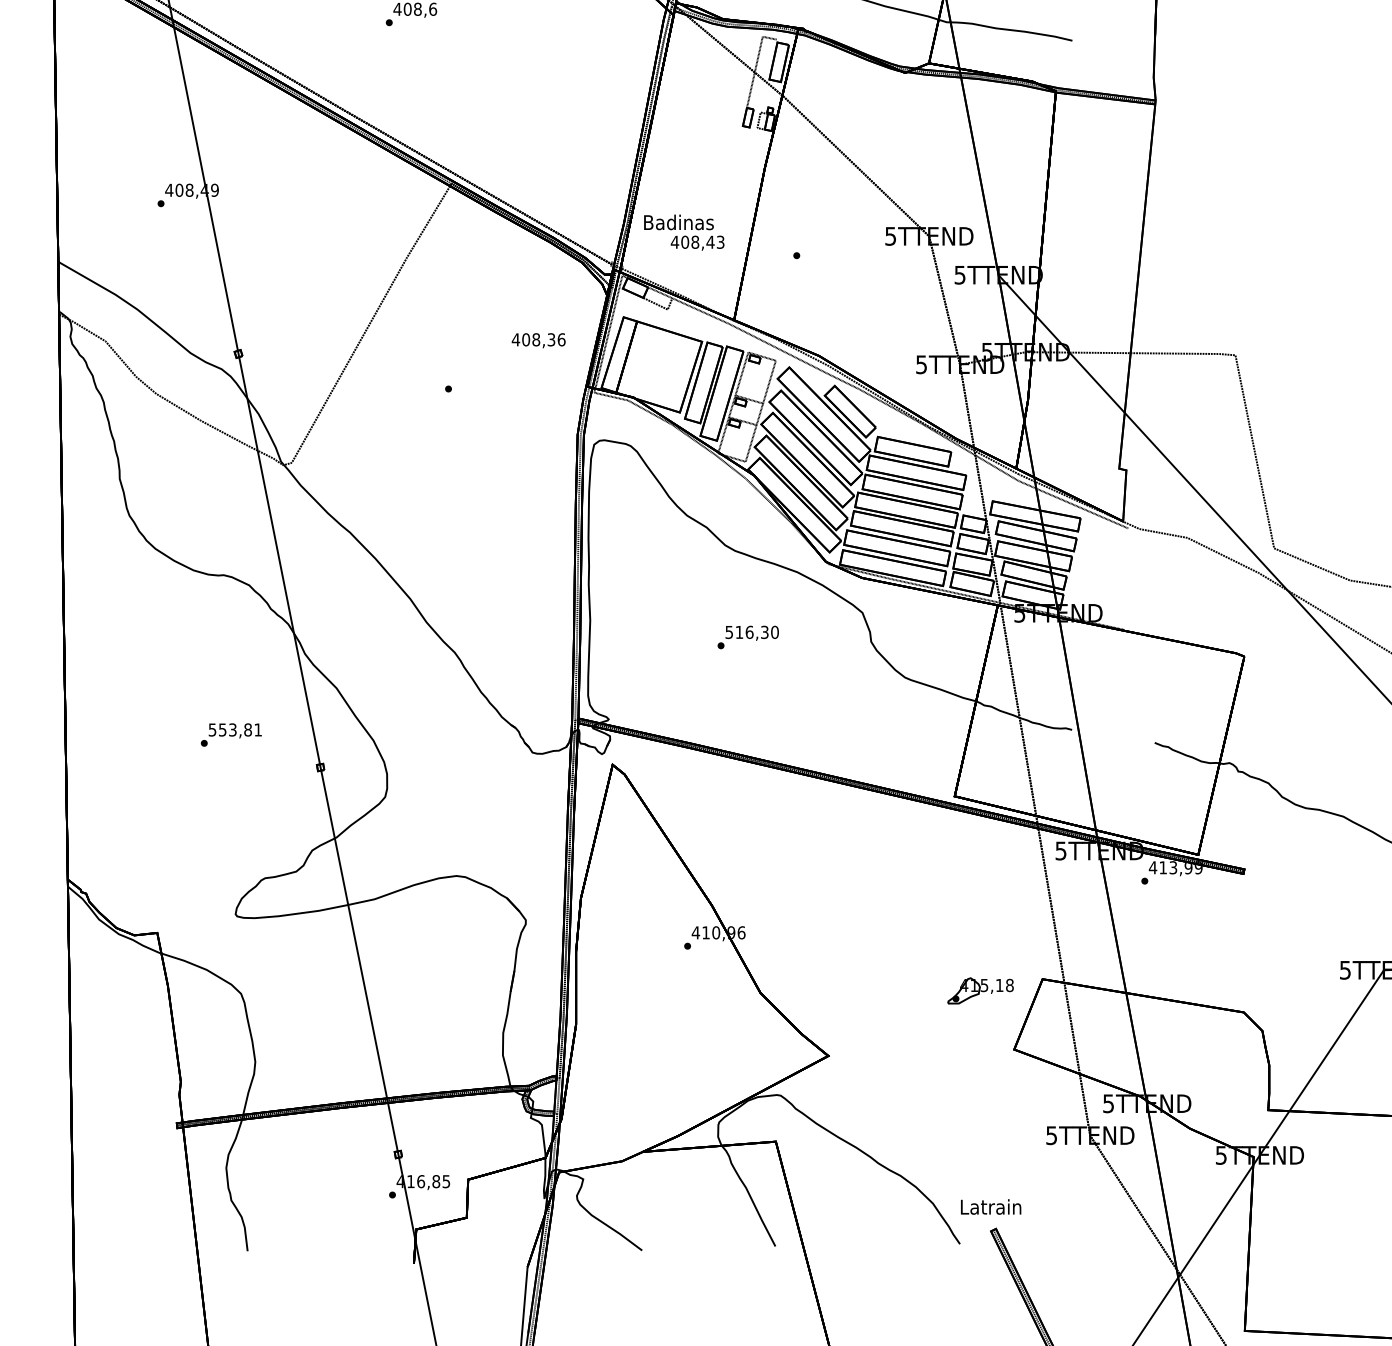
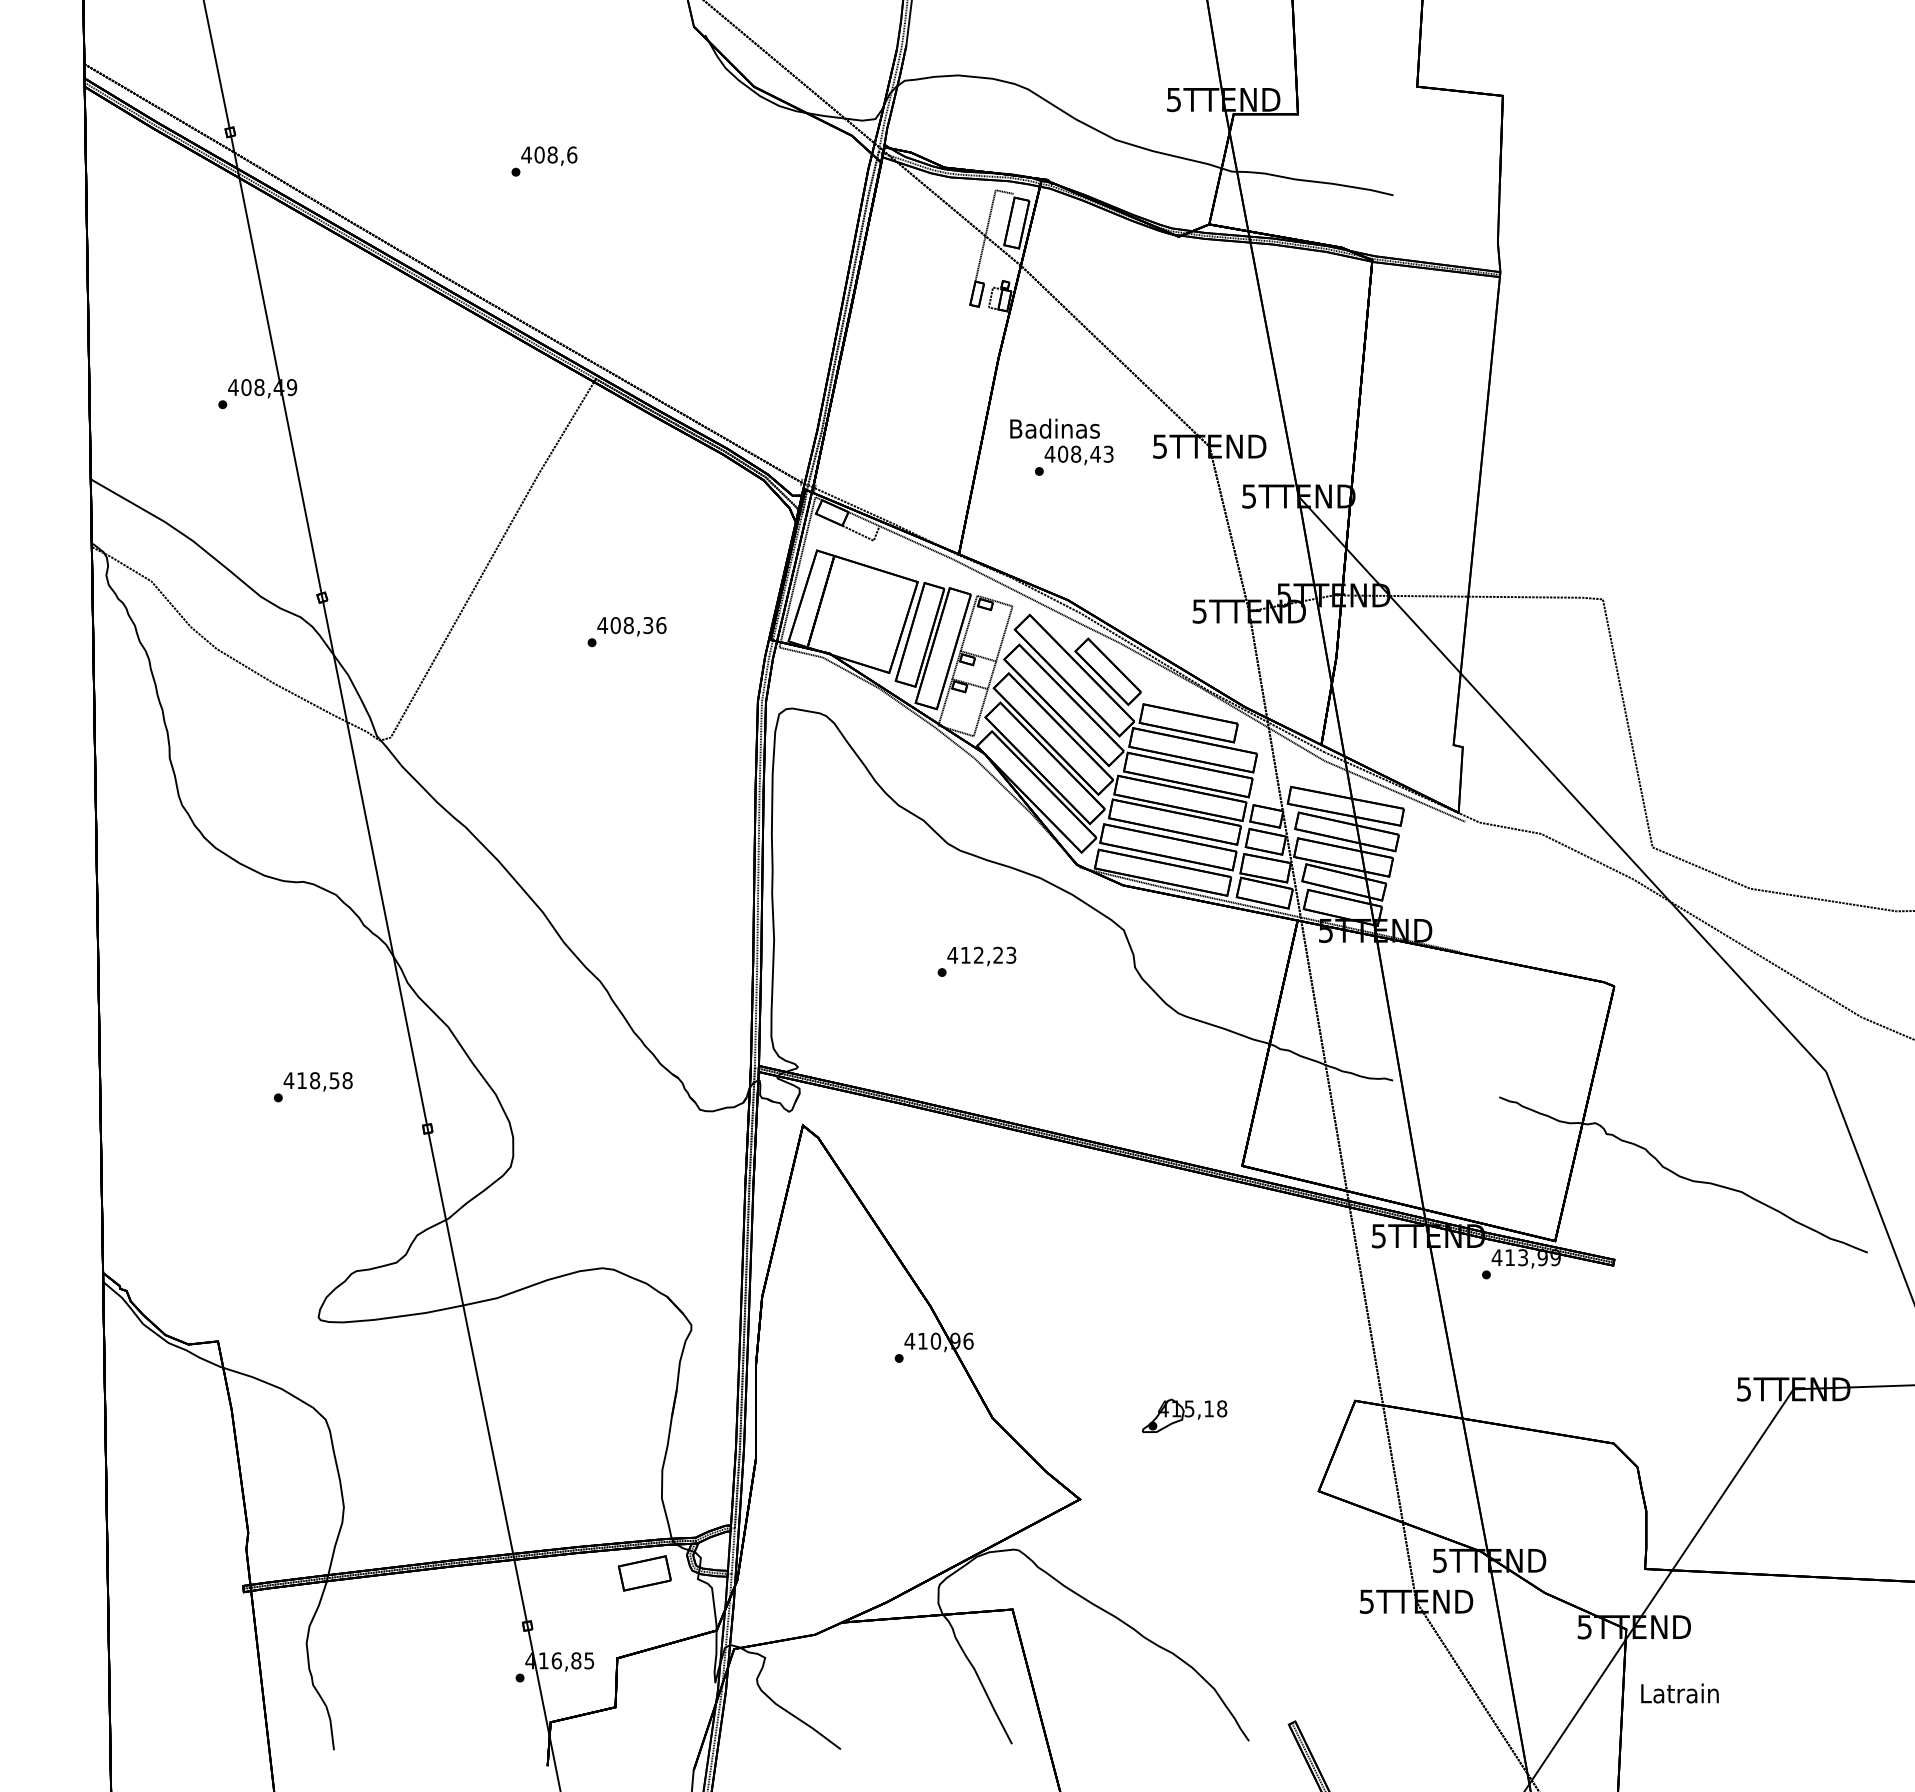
text: (683, 232) -> (1061, 441), moved
text: (538, 340) -> (631, 626), moved
text: (751, 631) -> (981, 954), 516,30 -> 412,23
text: (234, 729) -> (317, 1080), 553,81 -> 418,58
part: (980, 990) -> (1184, 1415), moved
part: (489, 1113) -> (644, 1573), added
text: (990, 1207) -> (1679, 1693), moved

